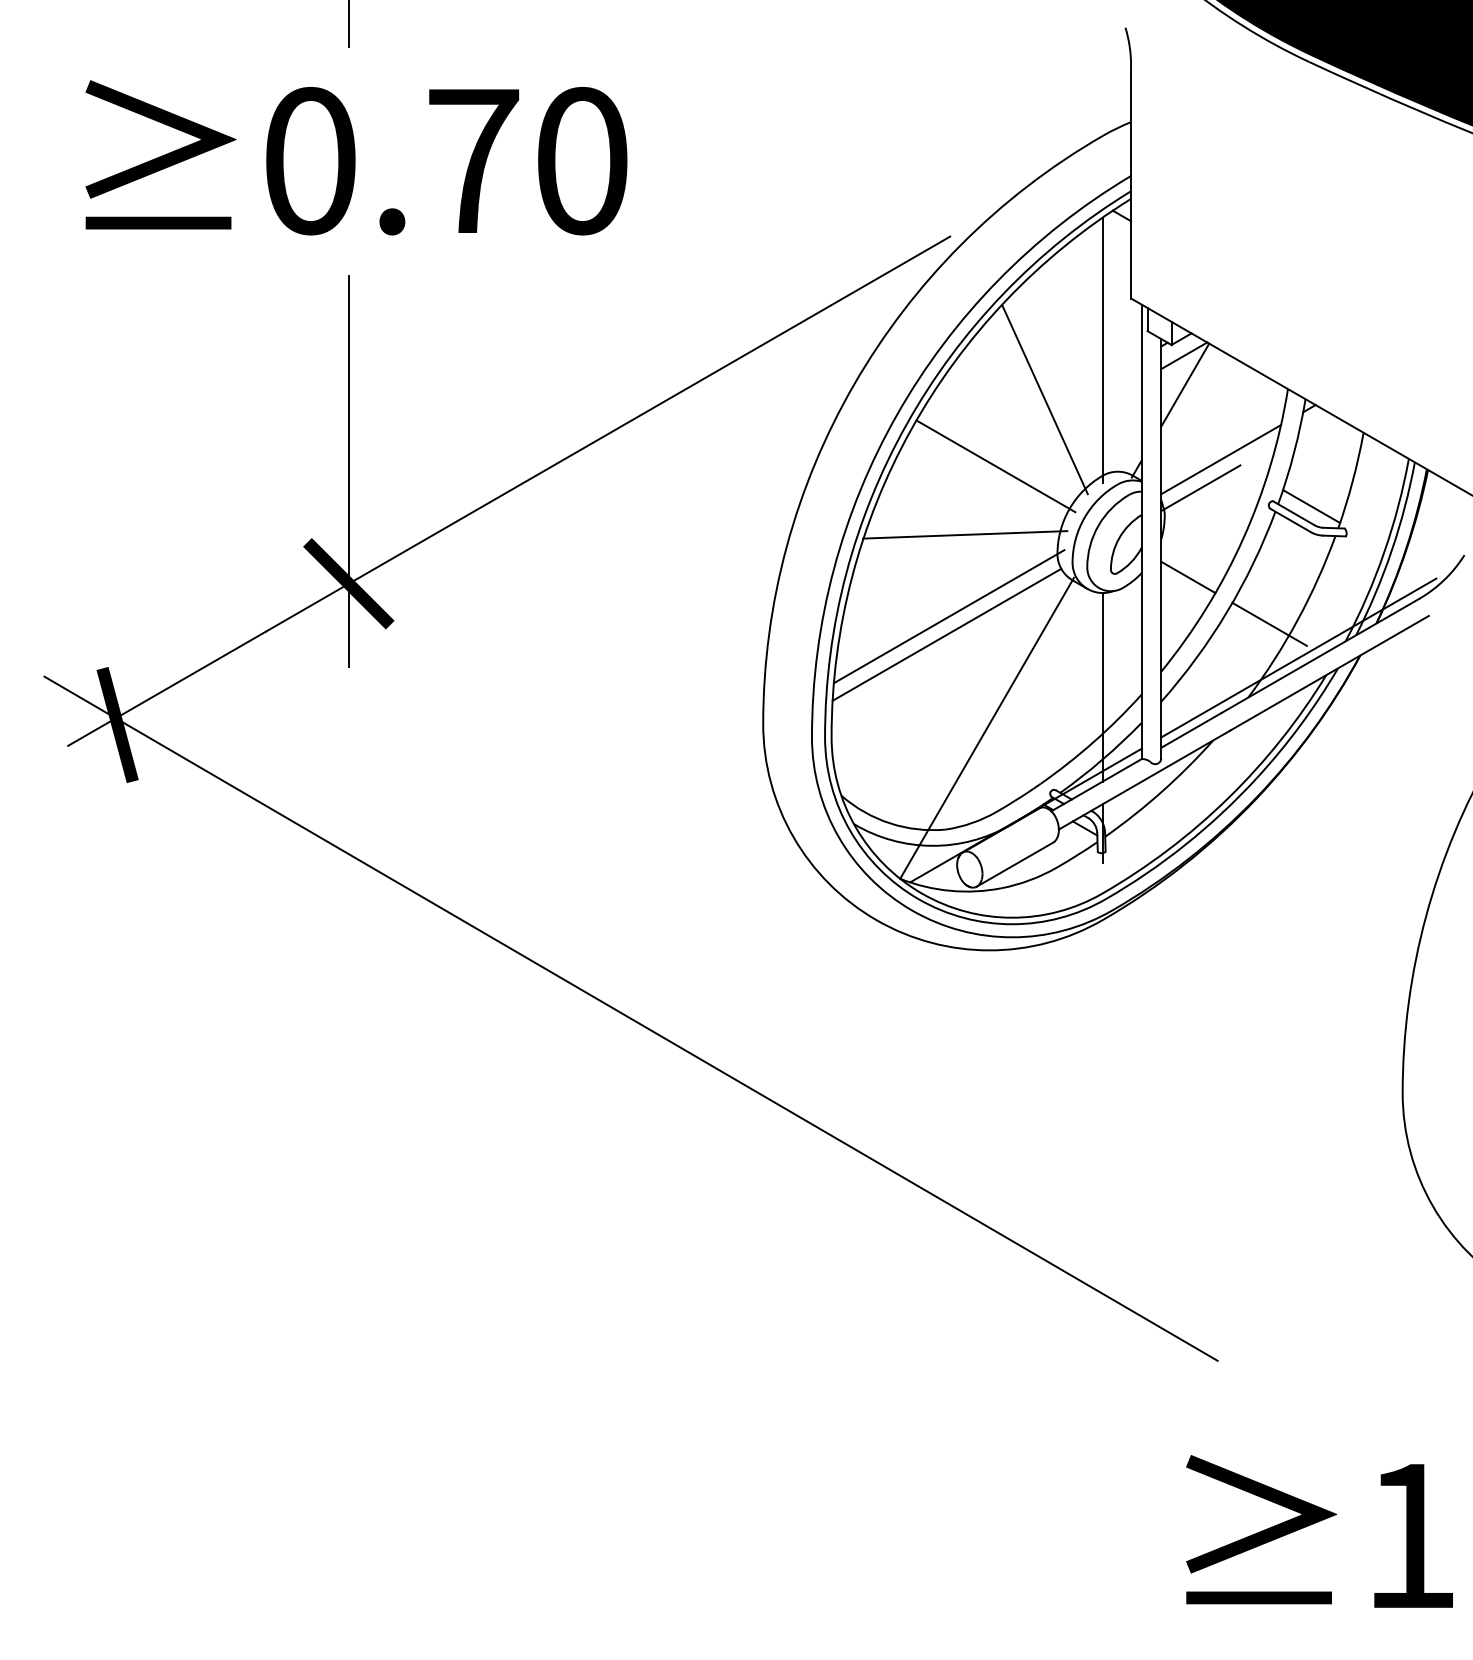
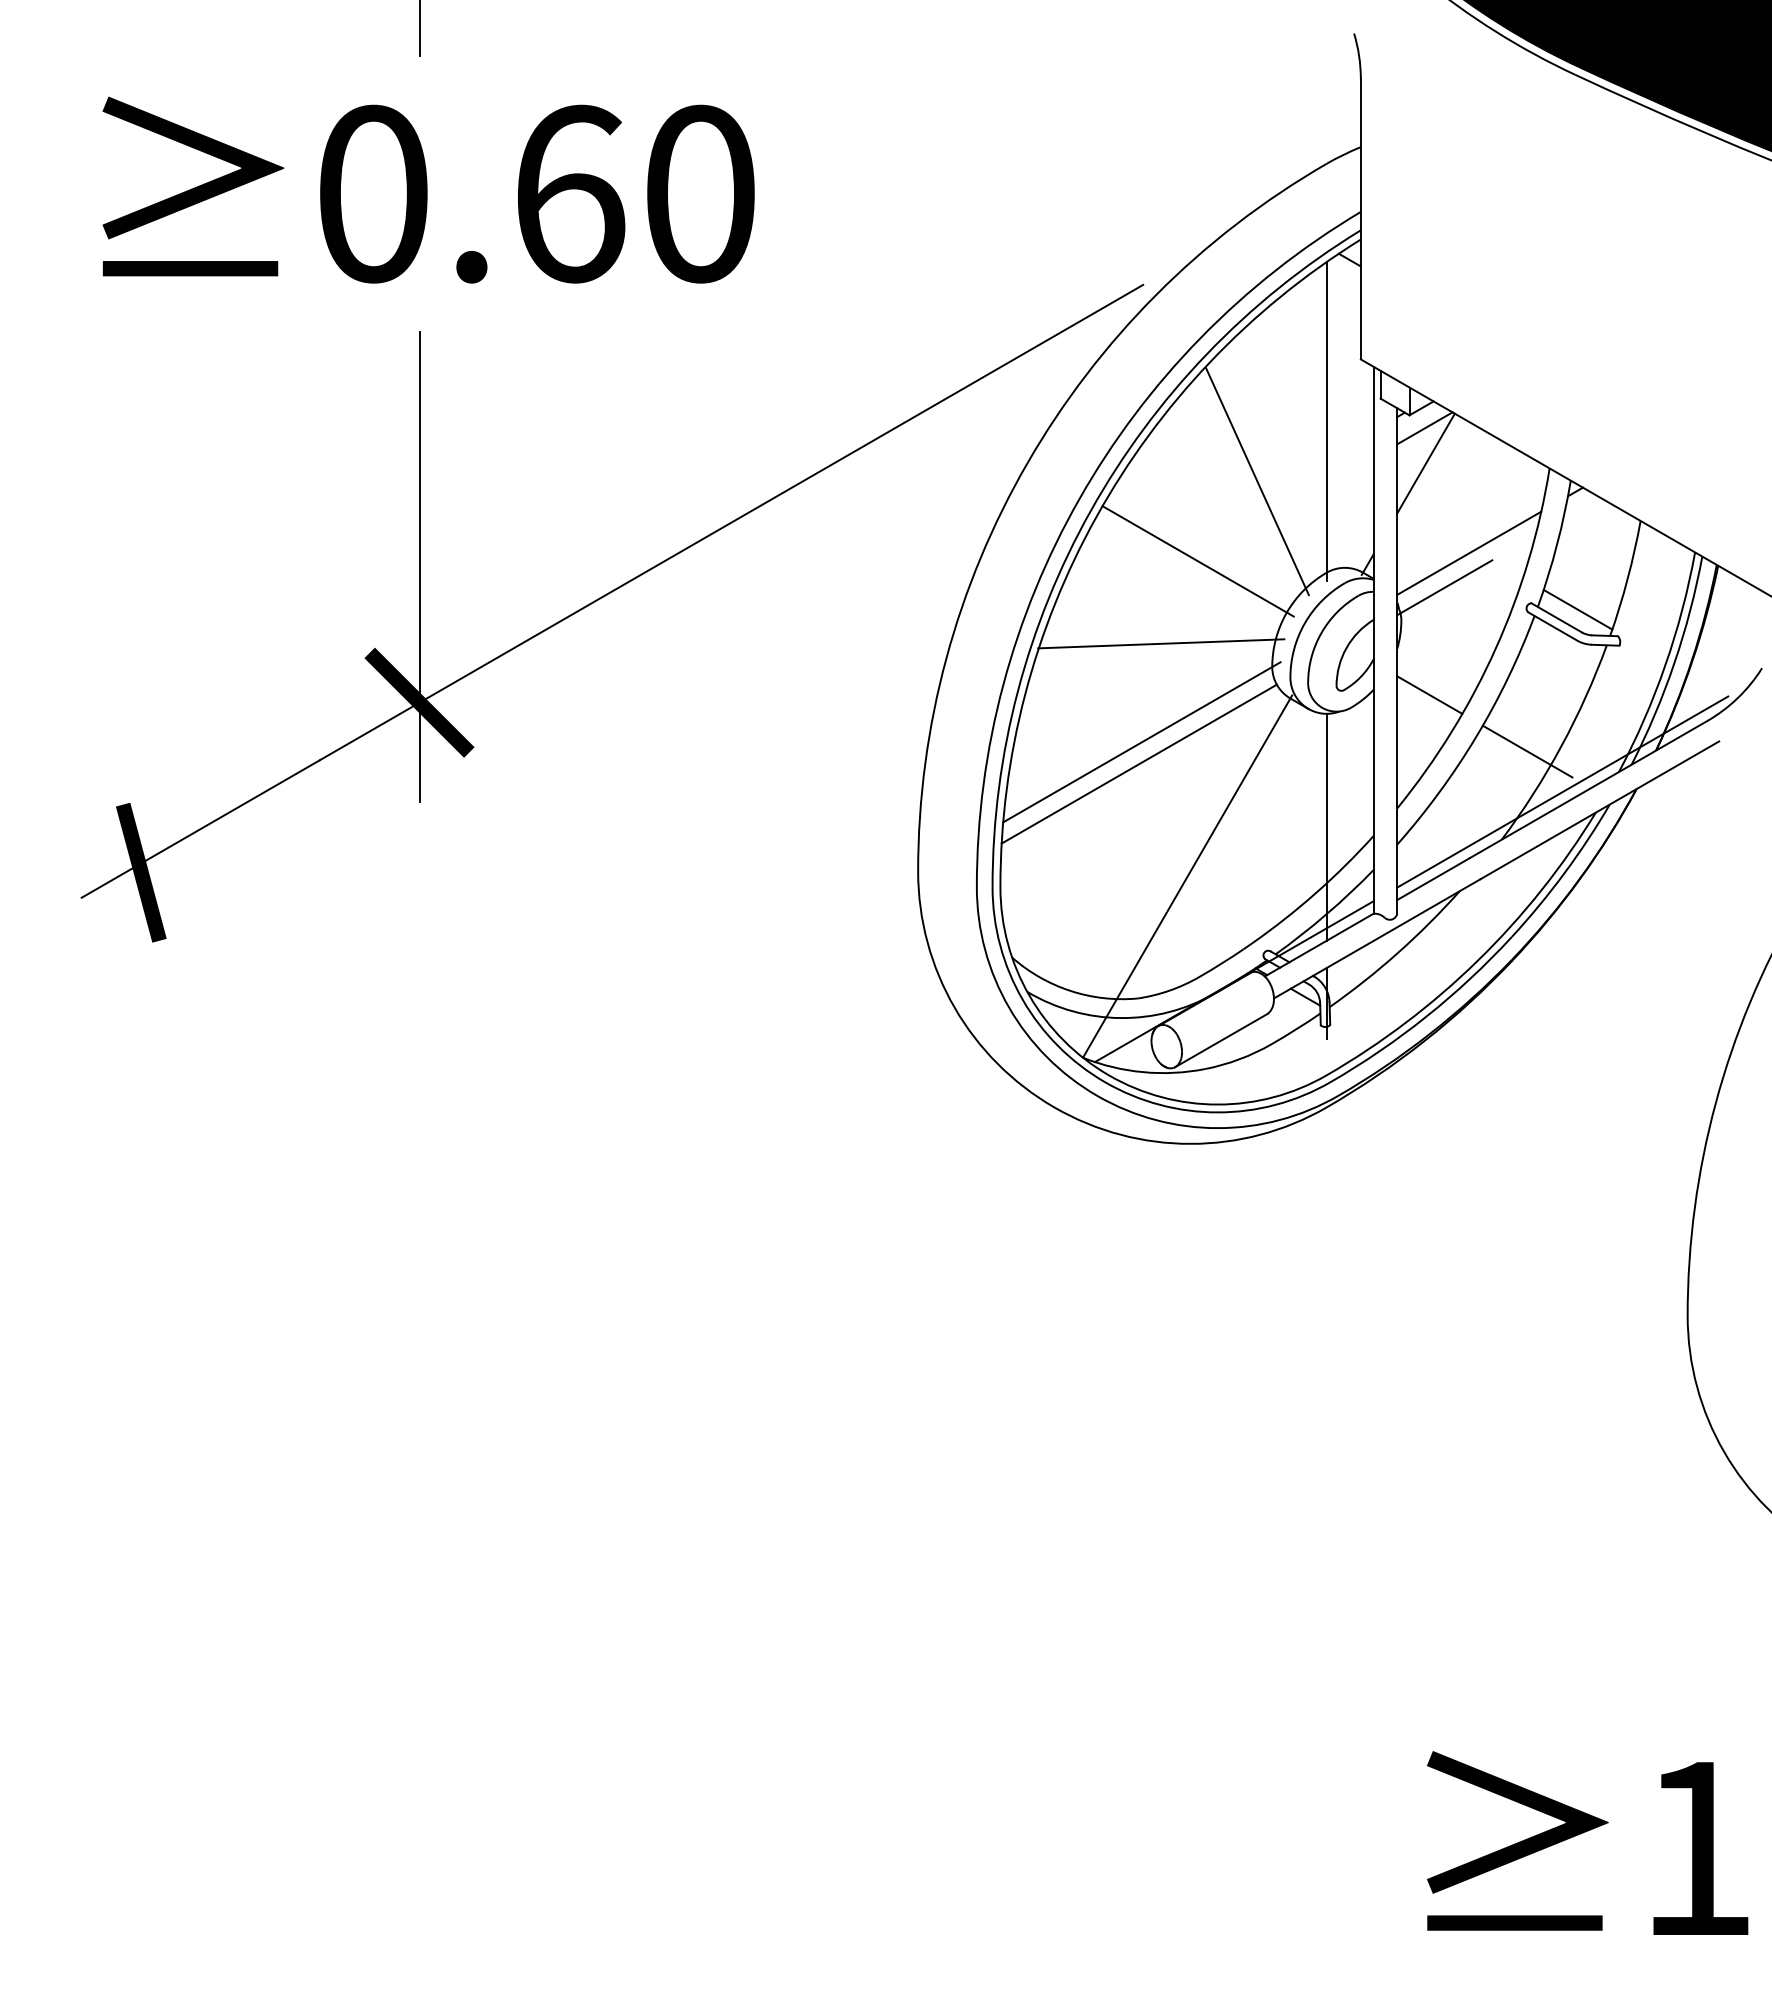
text: (474, 160) -> (570, 193), 0.70 -> 0.60
line: (631, 1018) -> (759, 1225), removed

